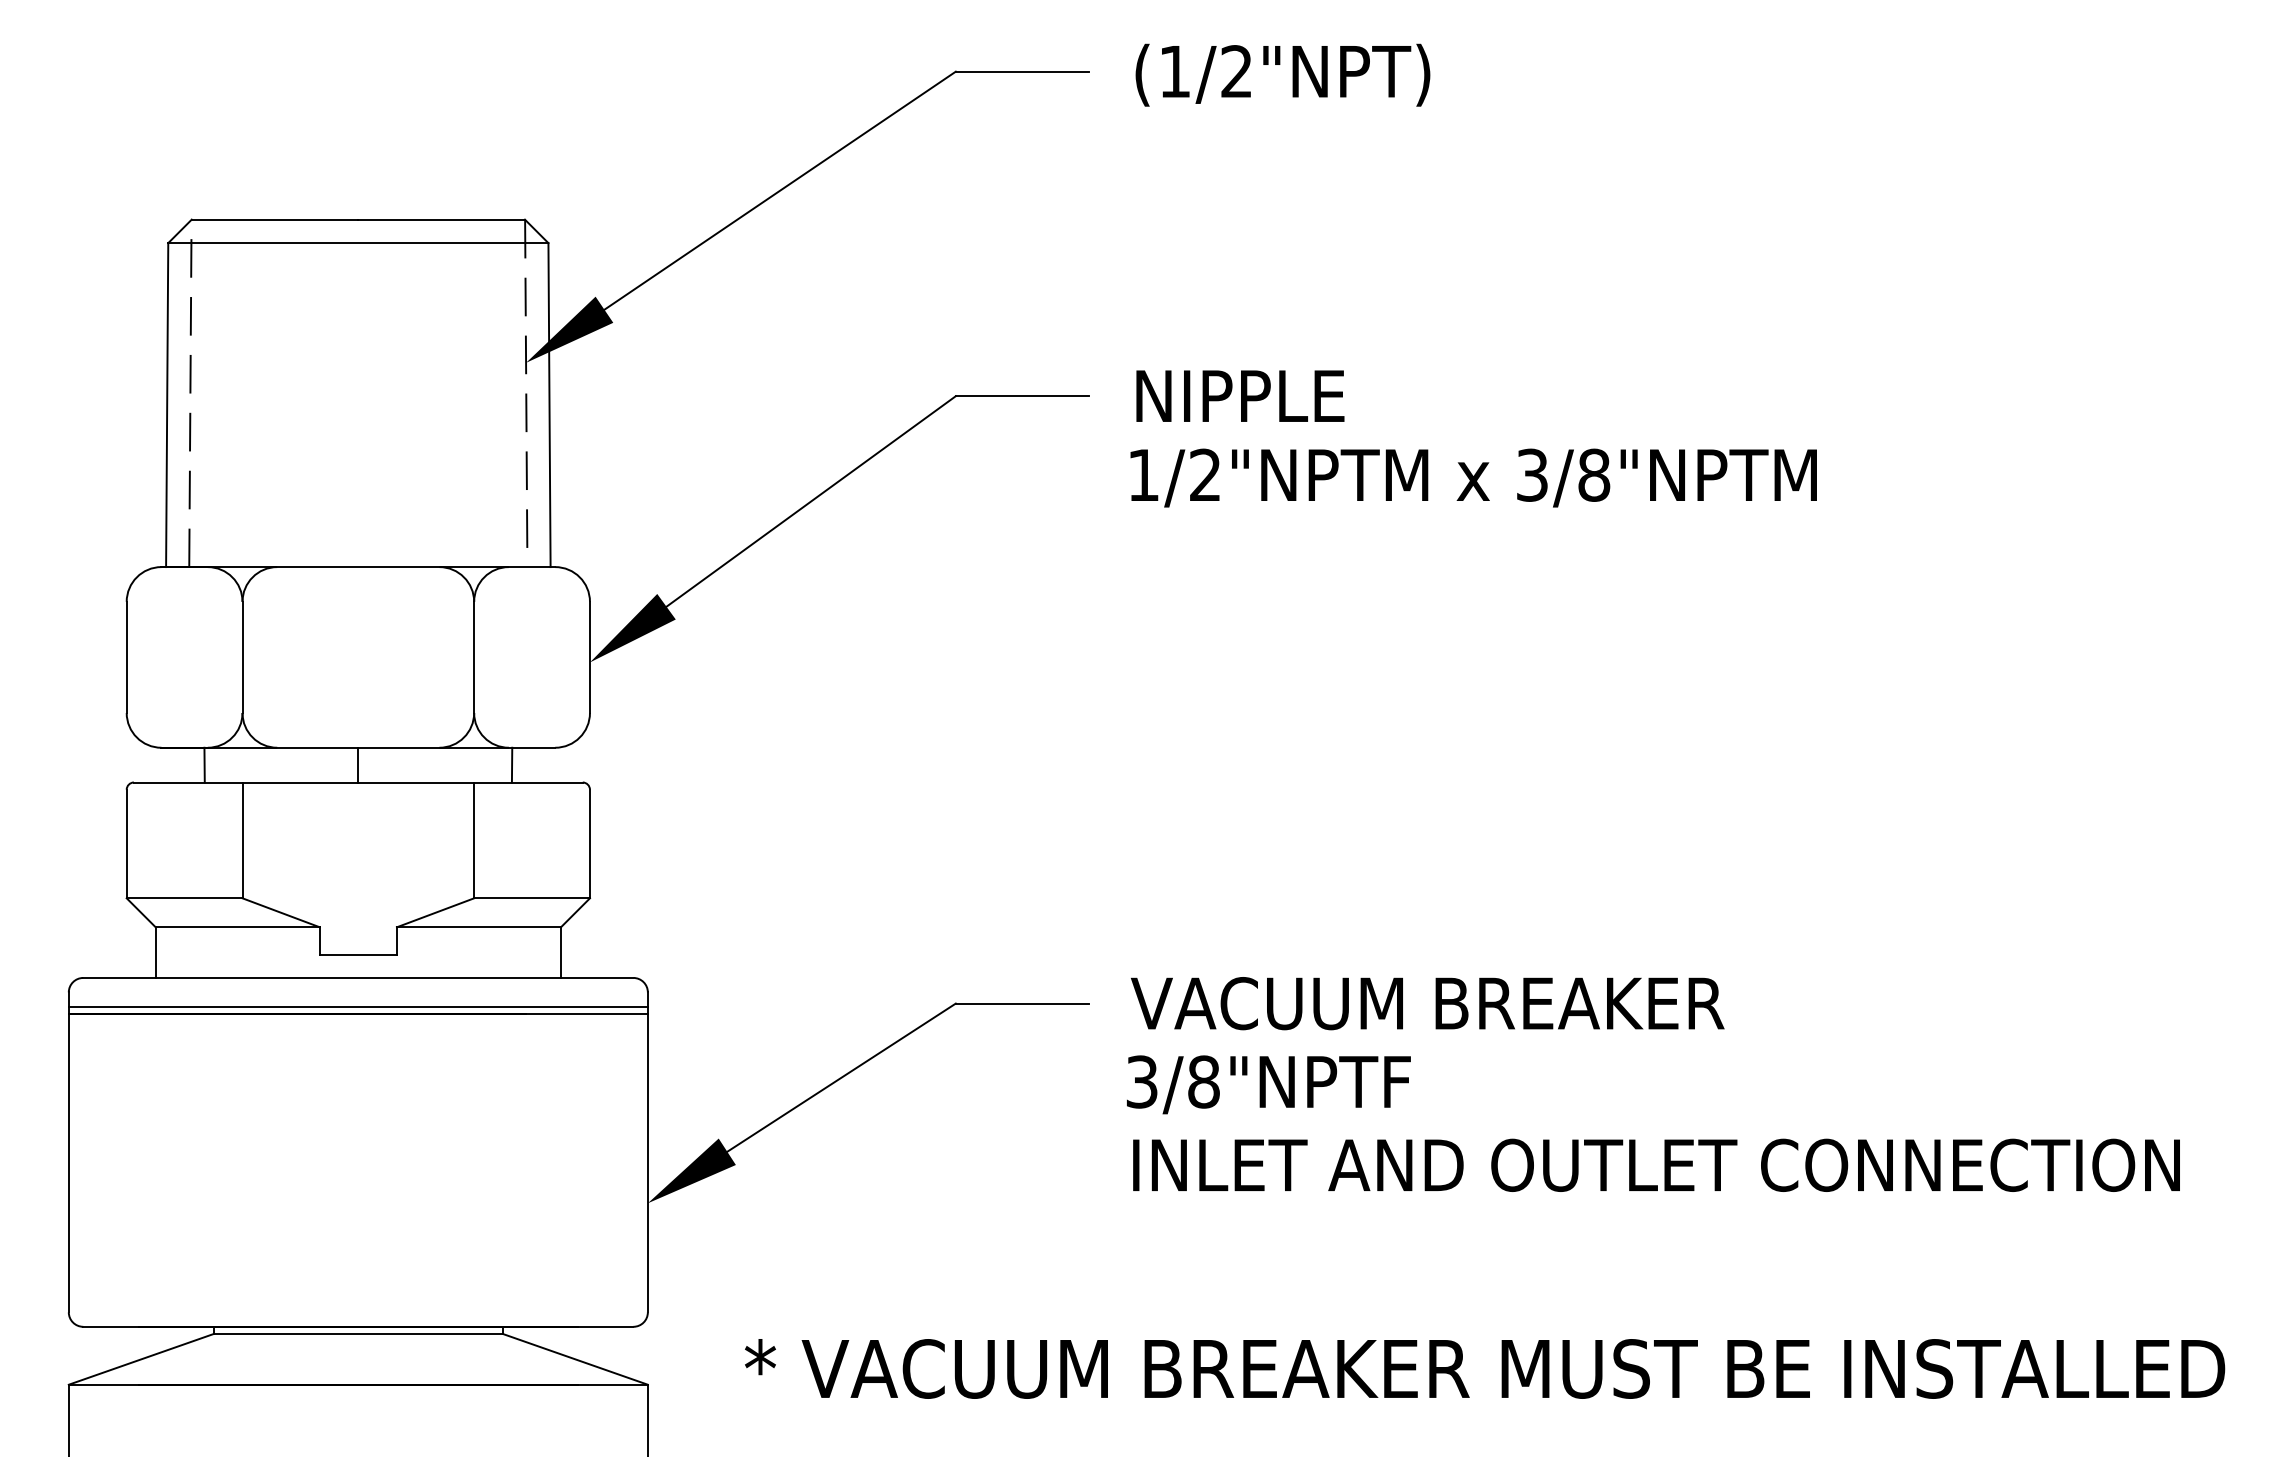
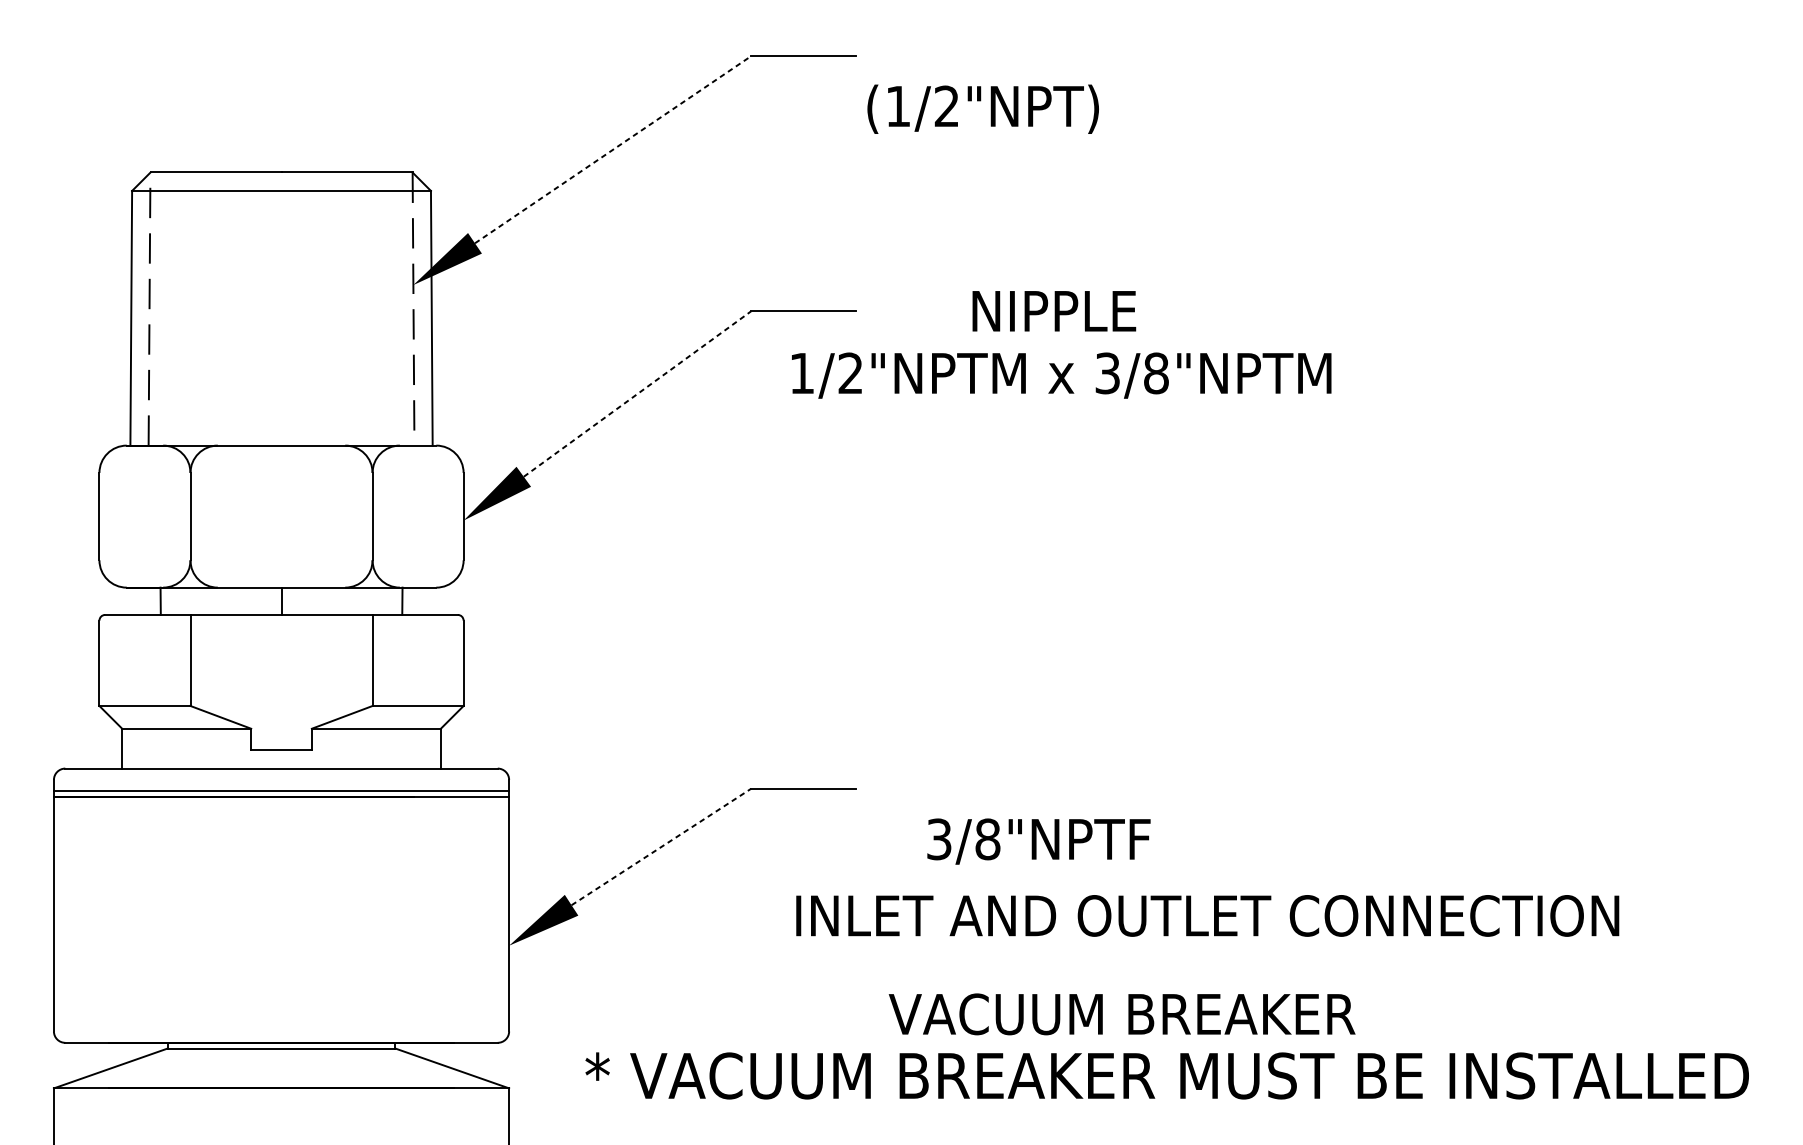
text: (1282, 74) -> (982, 108), moved
line: (780, 190) -> (613, 149), solid -> dashed
text: (1240, 395) -> (1054, 310), moved
text: (1473, 477) -> (1061, 375), moved
line: (811, 501) -> (637, 394), solid -> dashed
text: (1427, 1003) -> (1122, 1014), moved
line: (841, 1077) -> (661, 846), solid -> dashed
text: (1268, 1084) -> (1038, 841), moved
text: (1656, 1164) -> (1207, 915), moved

